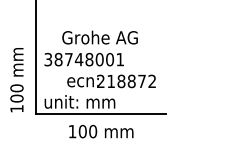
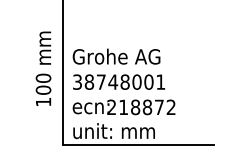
text: (99, 37) -> (115, 56), moved
text: (16, 80) -> (42, 69), moved
text: (111, 81) -> (124, 107), moved

